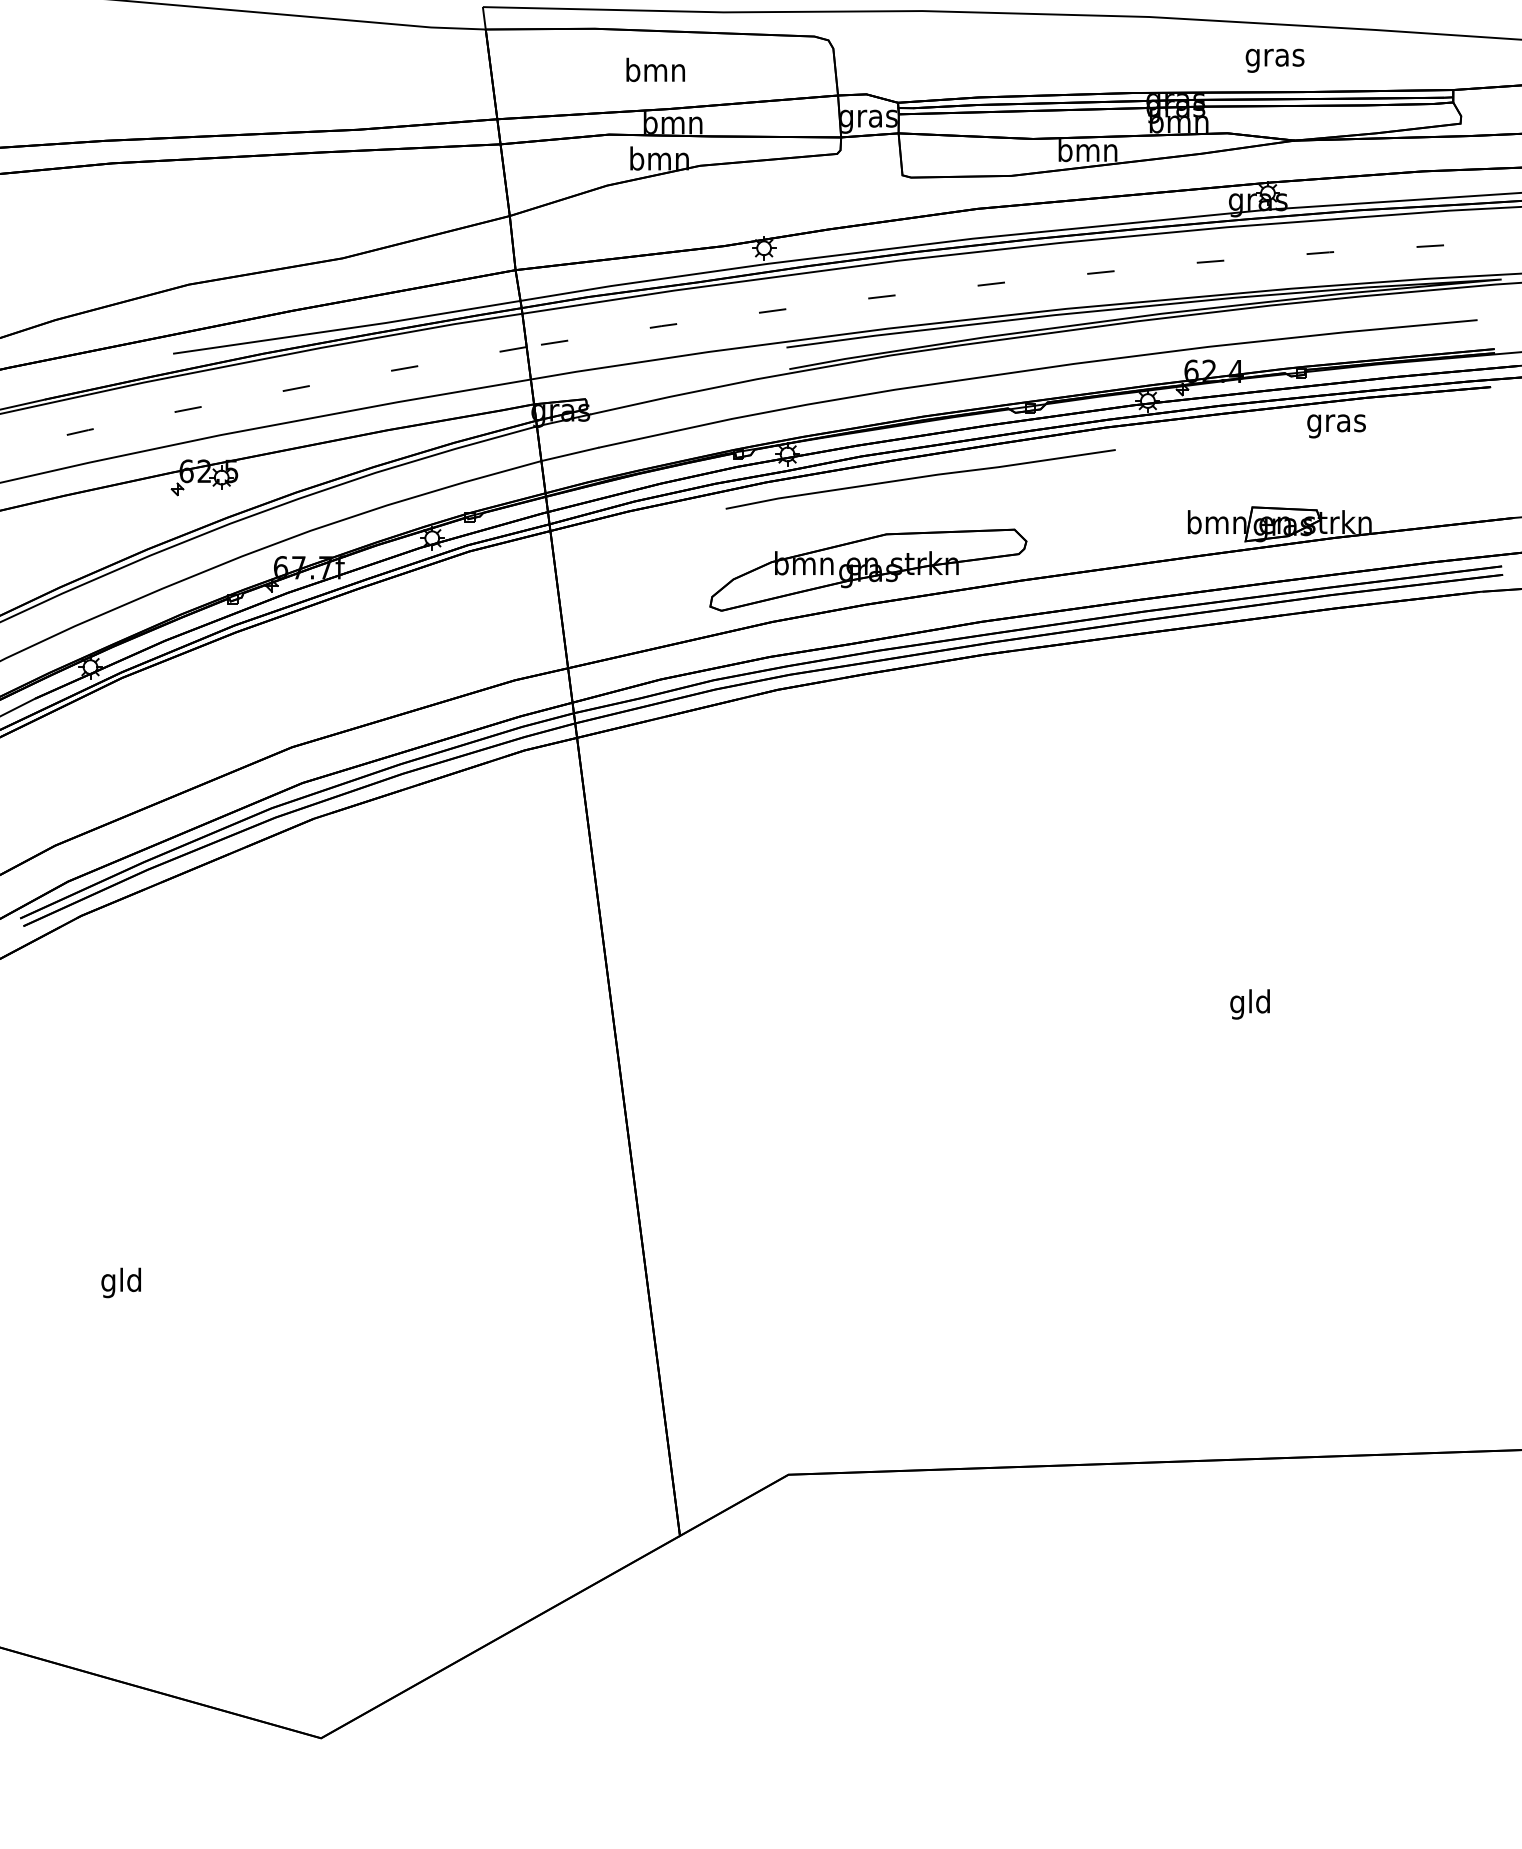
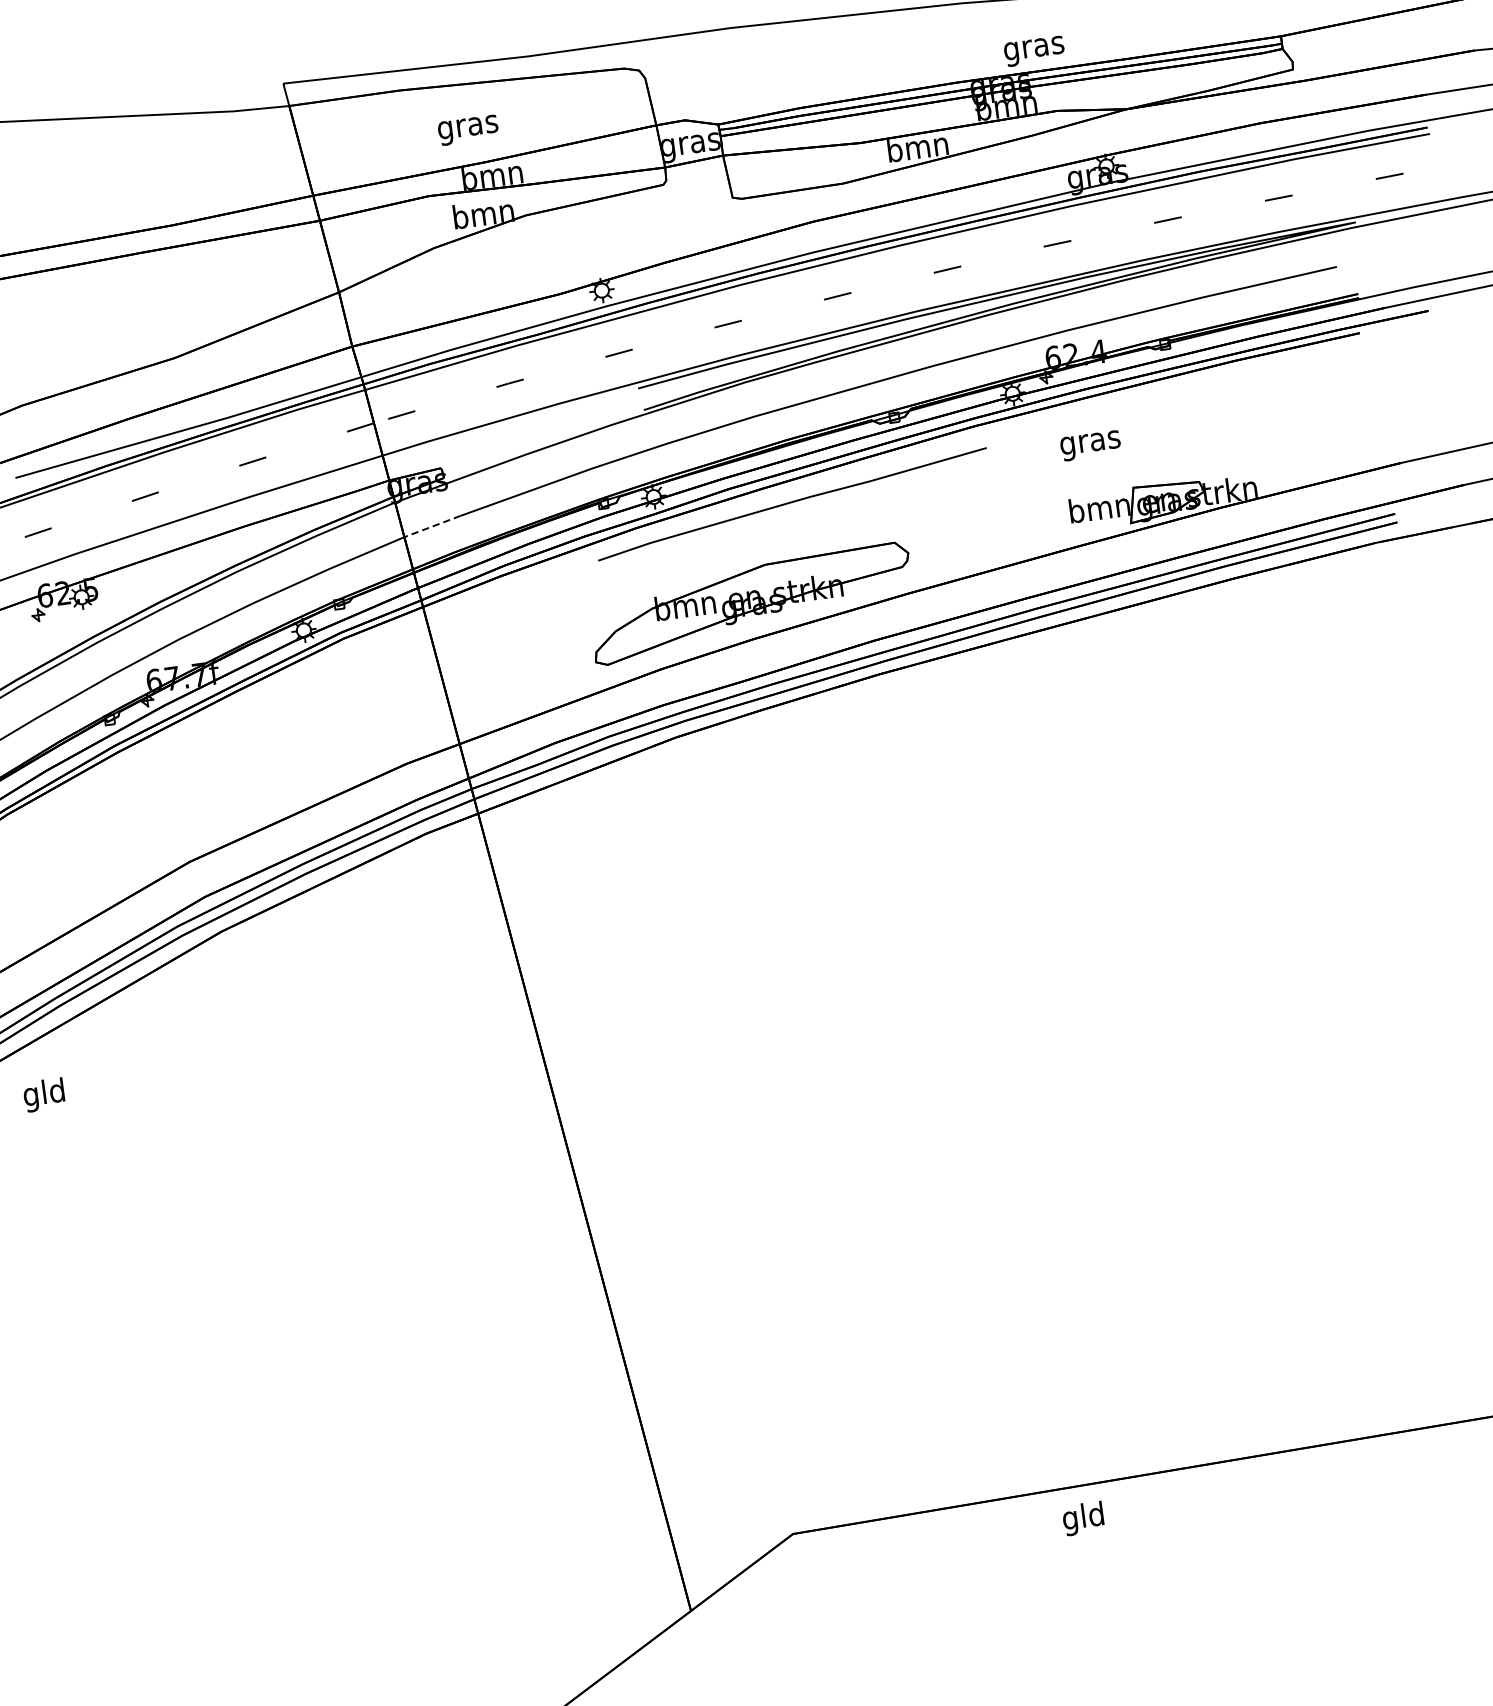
text: (1274, 60) -> (1033, 51), moved
text: (655, 72) -> (467, 126), bmn -> gras
text: (1336, 426) -> (1090, 446), moved
line: (569, 454) -> (432, 526), solid -> dashed
text: (1249, 1004) -> (1082, 1518), moved
text: (120, 1282) -> (43, 1094), moved

